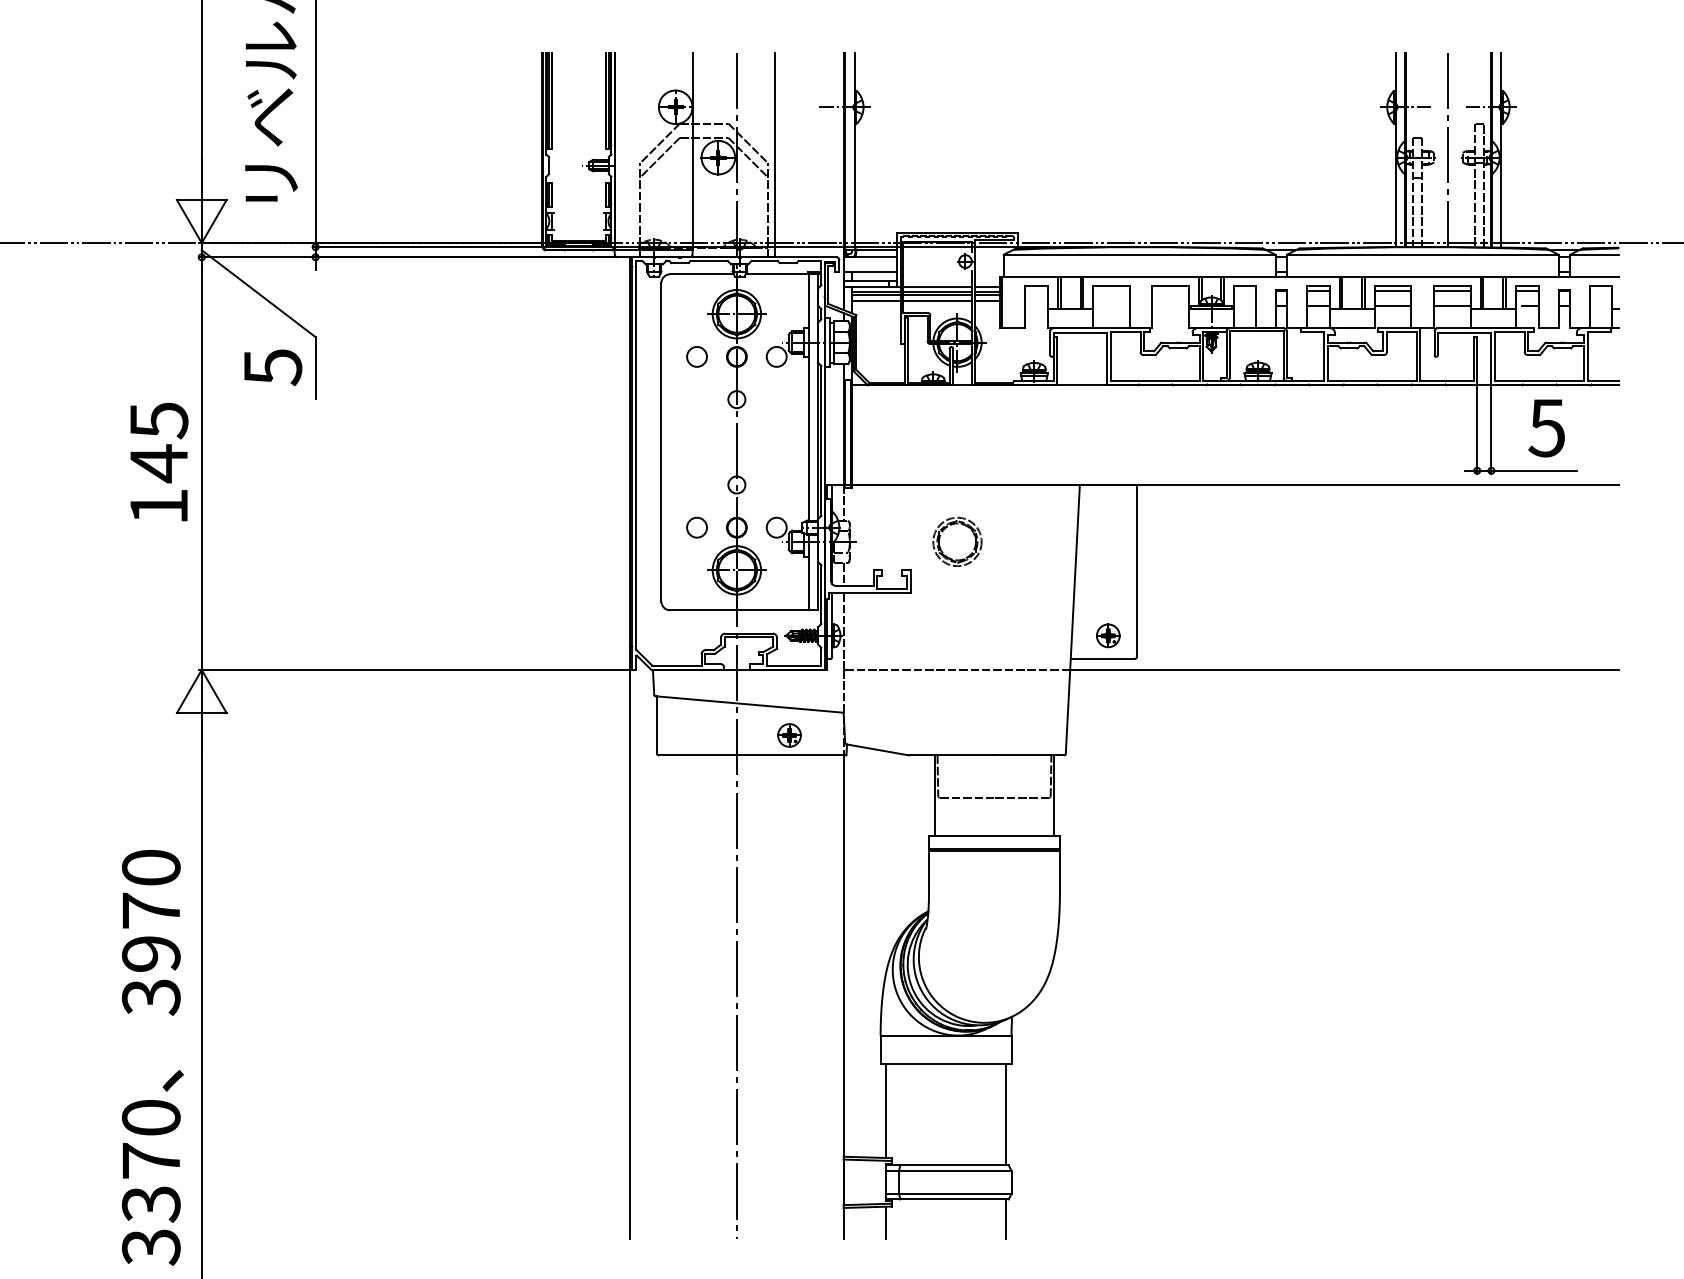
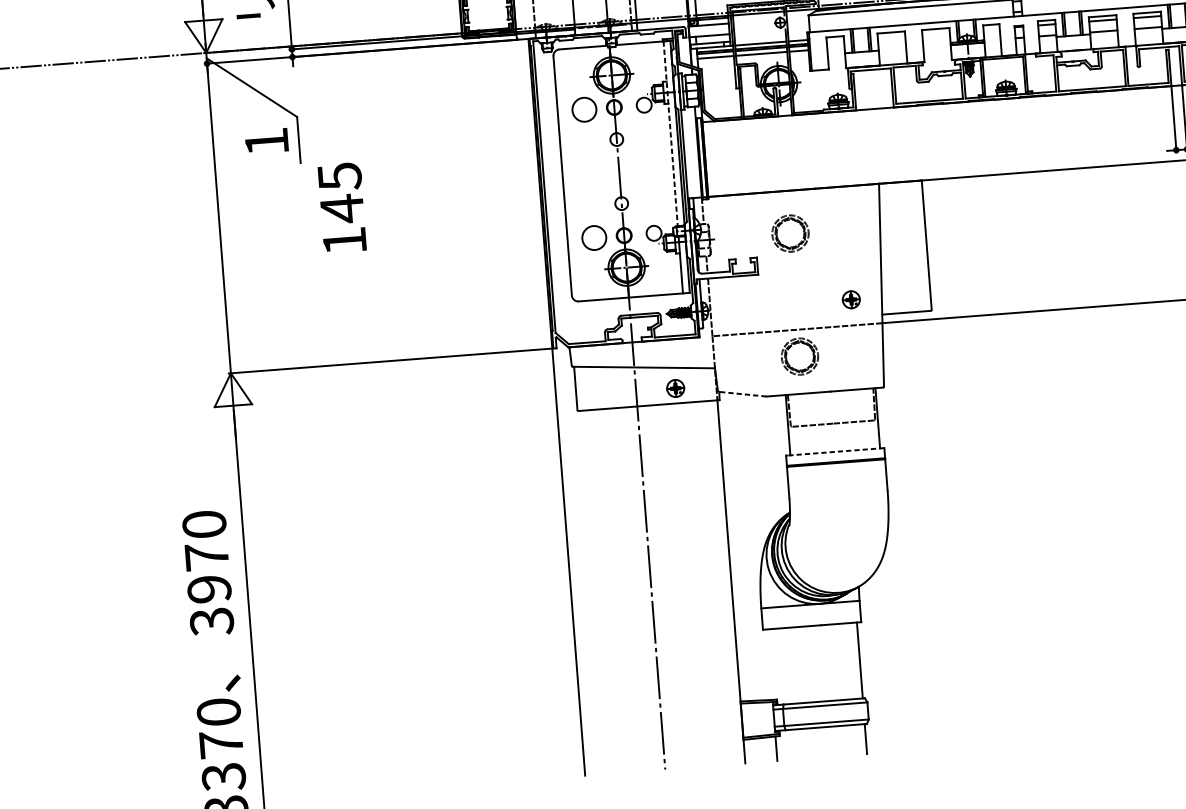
circle: (696, 356) -> (584, 109), size x1.6
text: (273, 367) -> (267, 142), 5 -> 1
line: (808, 397) -> (670, 133), solid -> dashed
text: (159, 461) -> (342, 207), moved
circle: (696, 527) -> (593, 237), size x1.6
part: (1108, 635) -> (851, 299), moved
part: (957, 705) -> (799, 356), added
line: (877, 749) -> (742, 393), solid -> dashed
line: (995, 835) -> (835, 451), solid -> dashed
line: (886, 1110) -> (770, 664), removed

